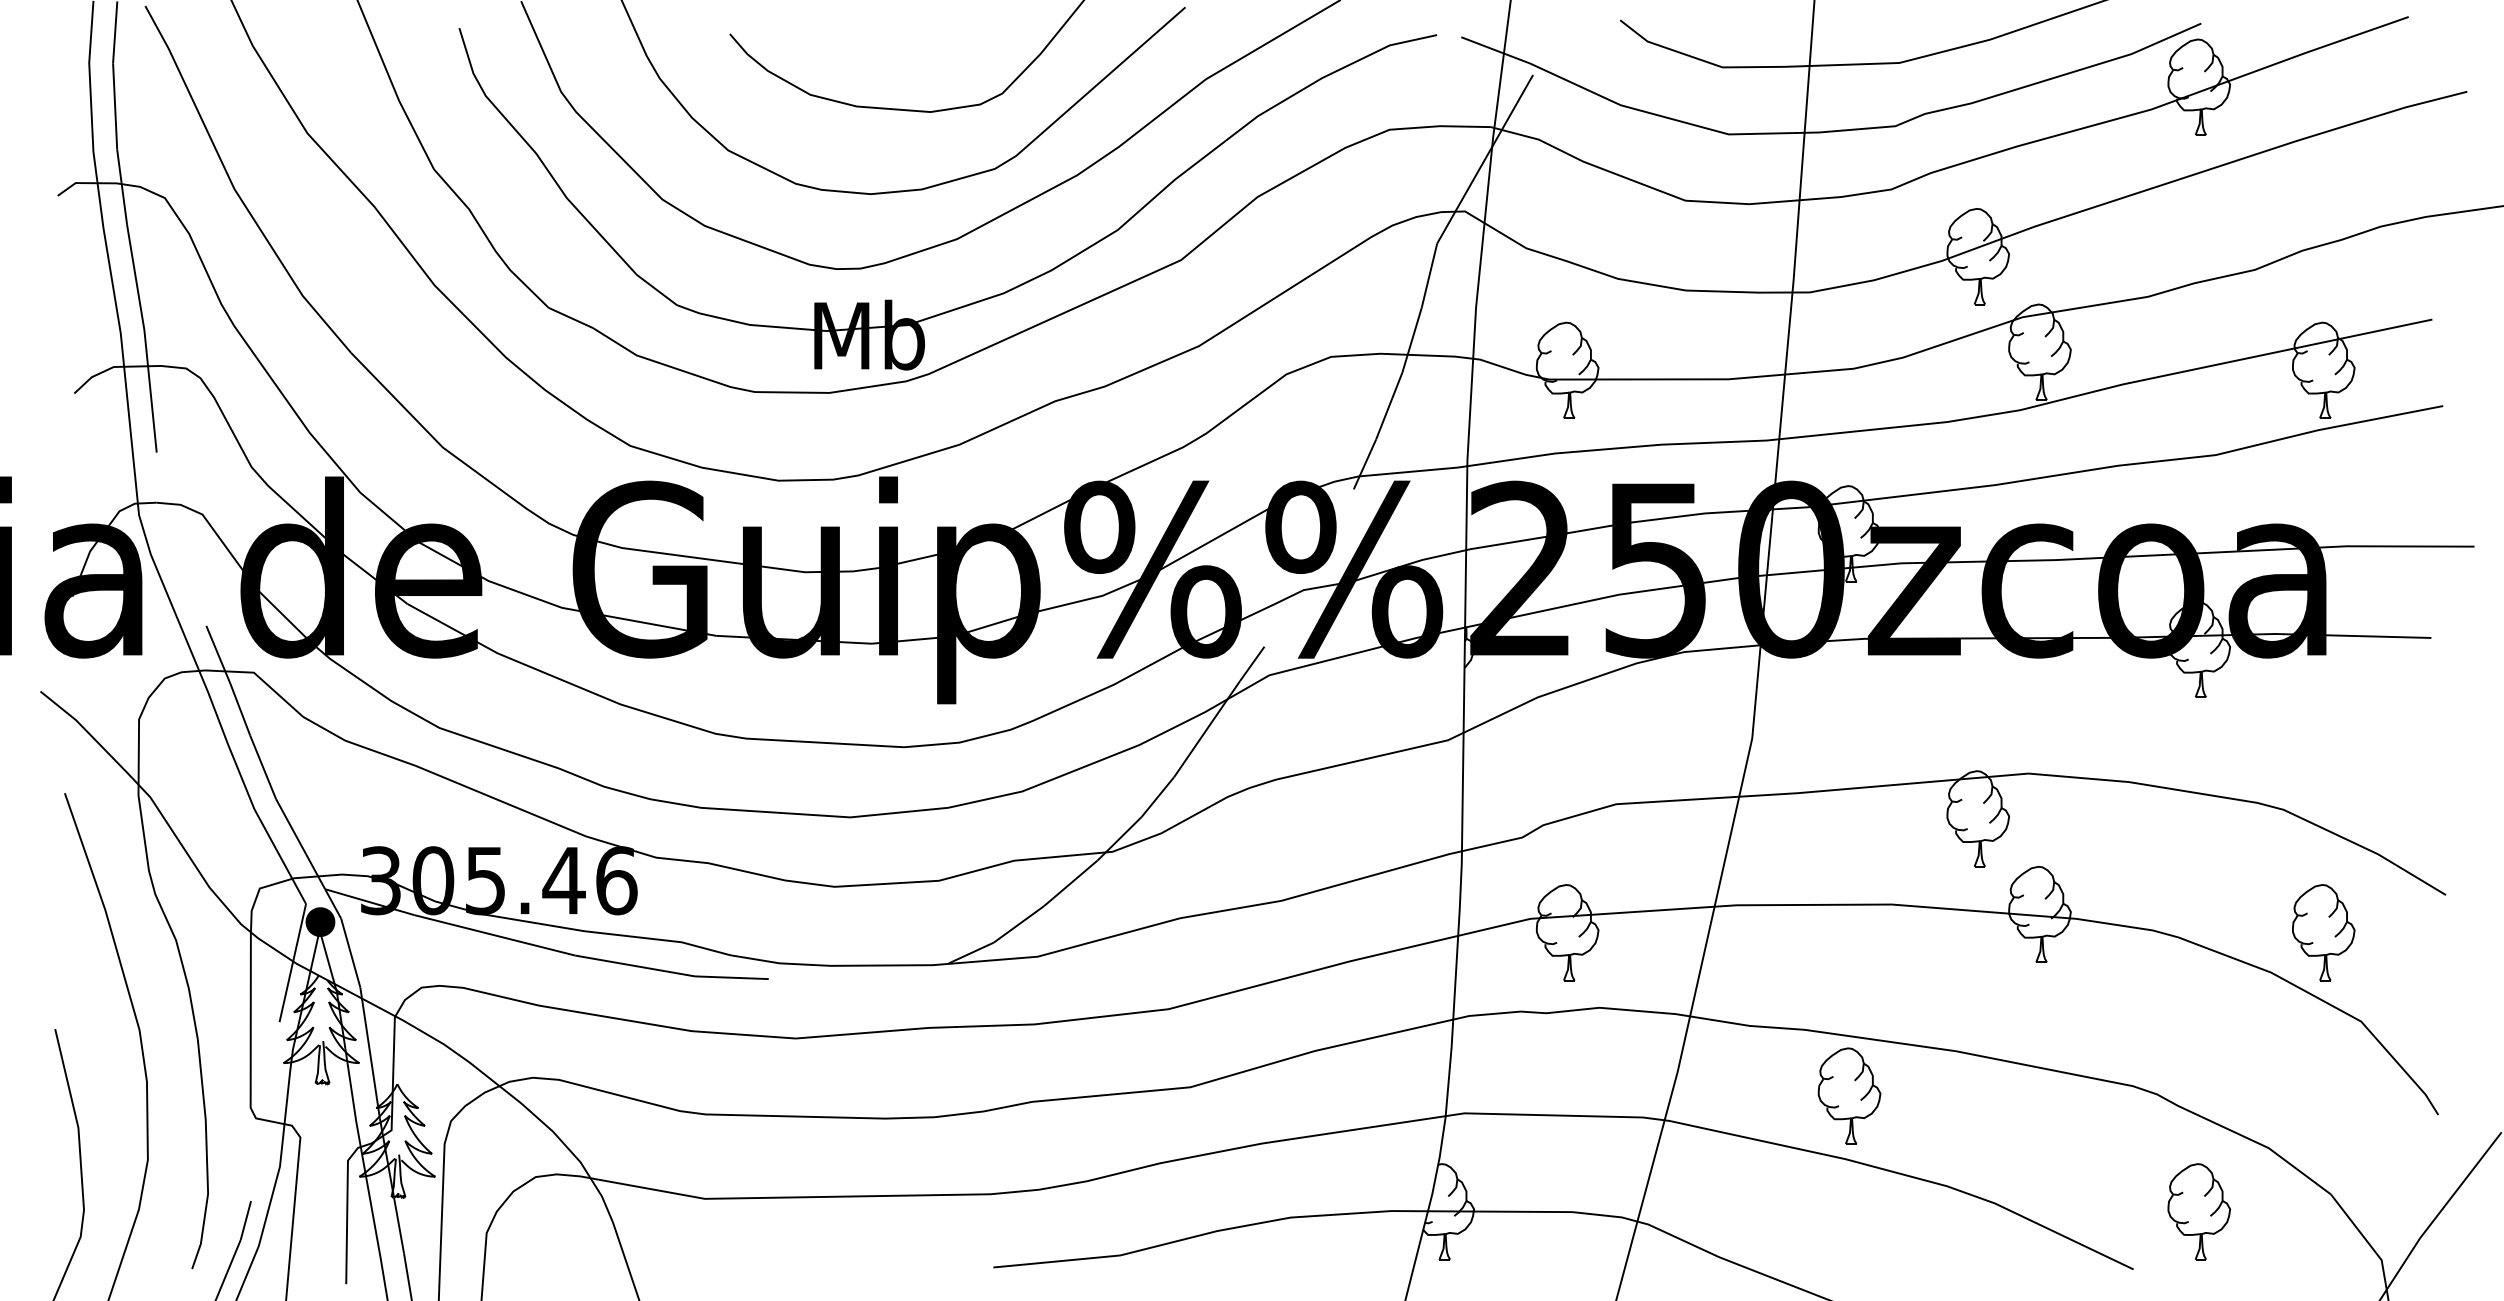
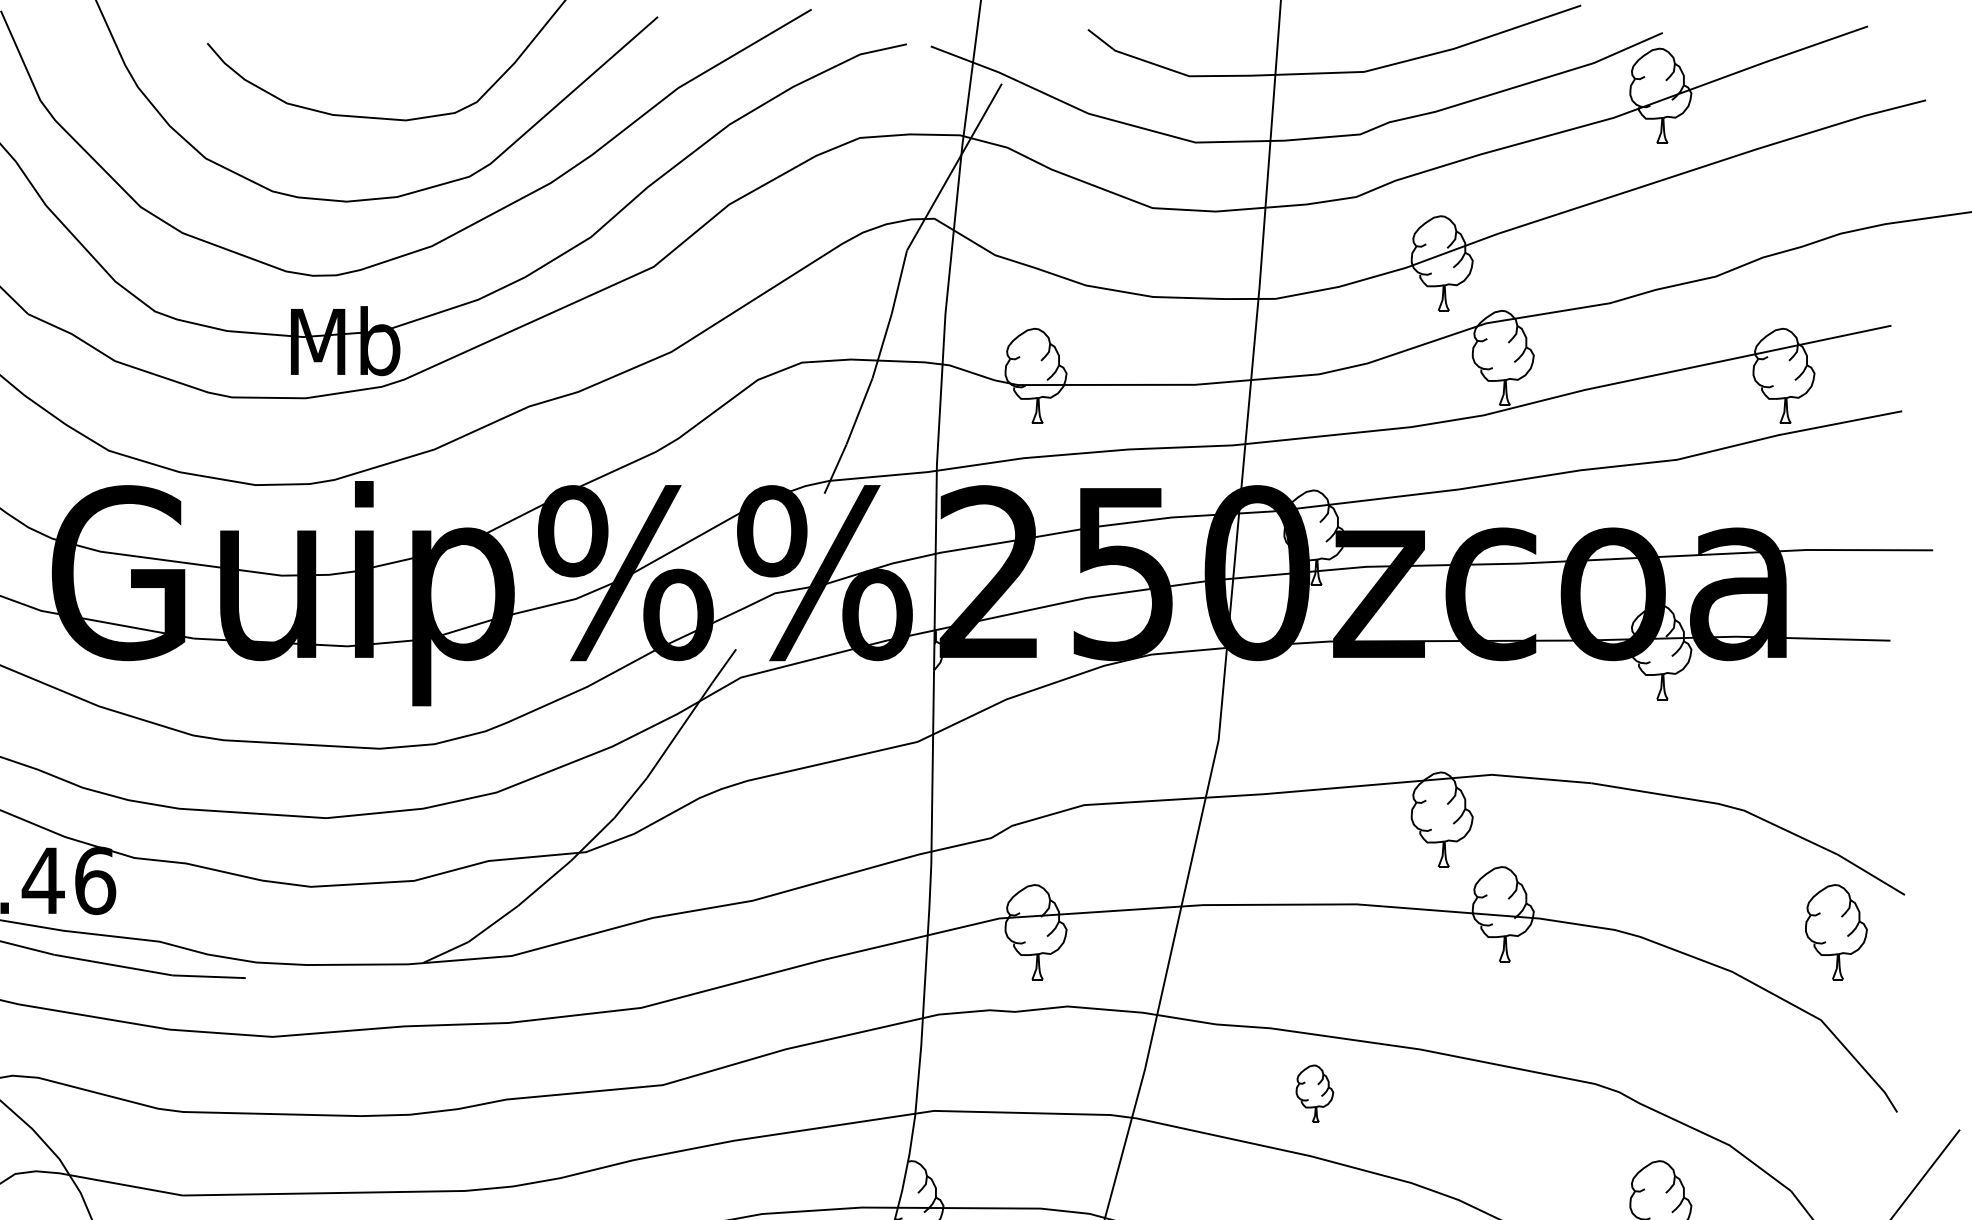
part: (2323, 932) -> (1836, 932), moved
part: (1849, 1095) -> (1314, 1093), size x0.6

